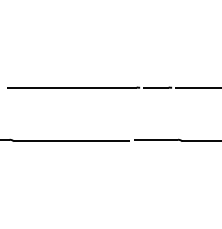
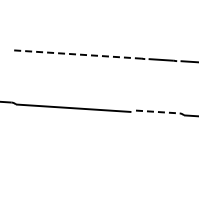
line: (71, 87) -> (76, 54), solid -> dashed
line: (156, 139) -> (158, 111), solid -> dashed

